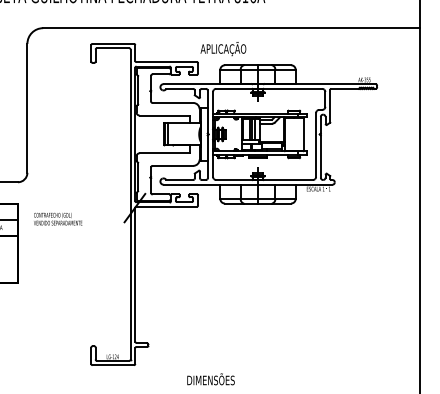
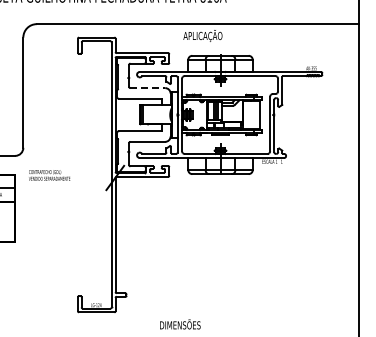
text: (222, 48) -> (202, 35), moved
line: (173, 103) -> (148, 88), solid -> dashed
text: (58, 219) -> (49, 175), moved

